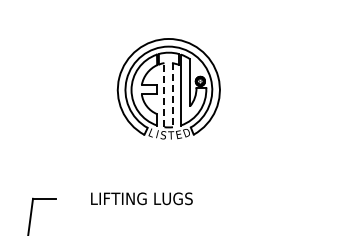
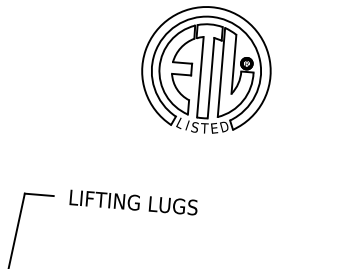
line: (164, 94) -> (200, 76), dashed -> solid
line: (172, 95) -> (210, 78), dashed -> solid
text: (141, 198) -> (133, 202), moved

